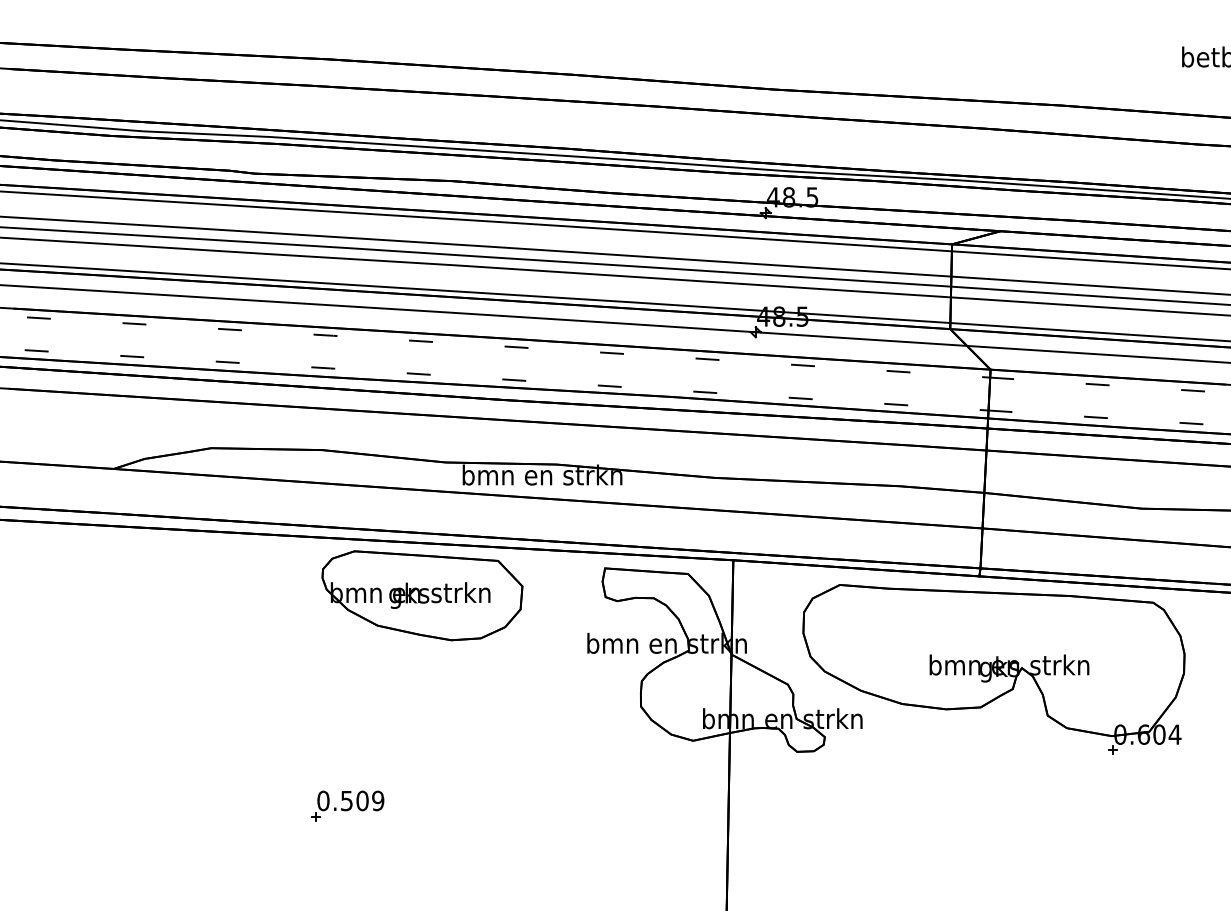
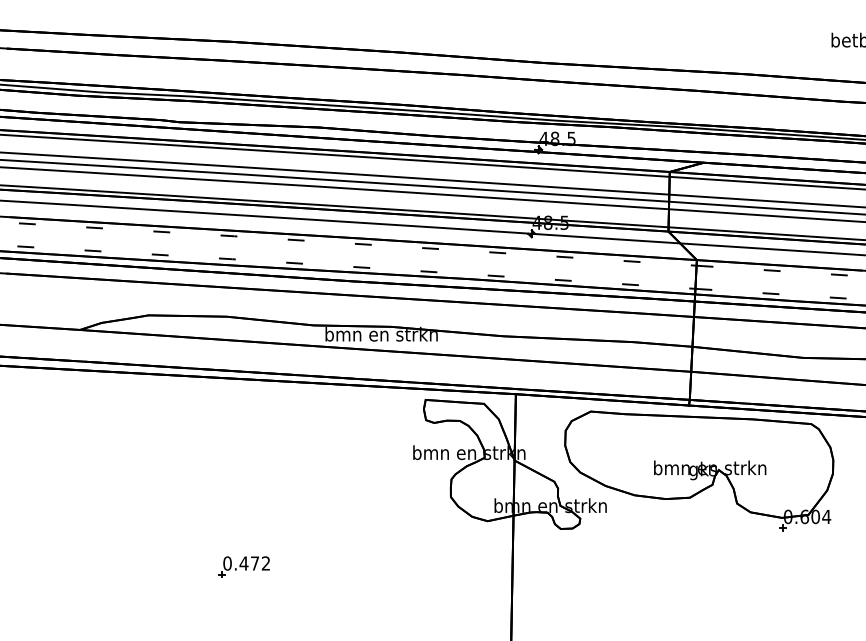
part: (422, 595) -> (297, 418), removed
text: (362, 800) -> (255, 563), 0.509 -> 0.472

